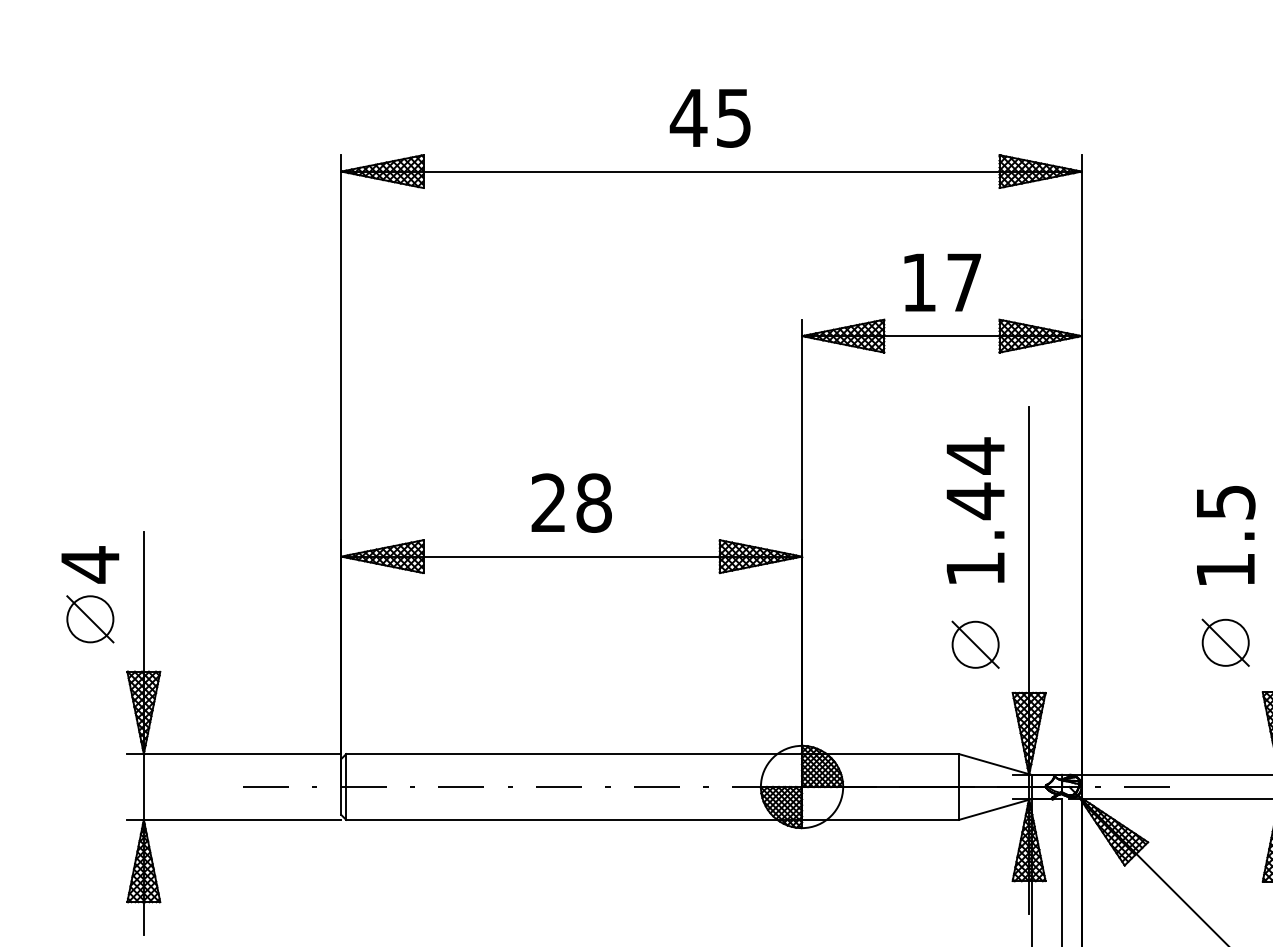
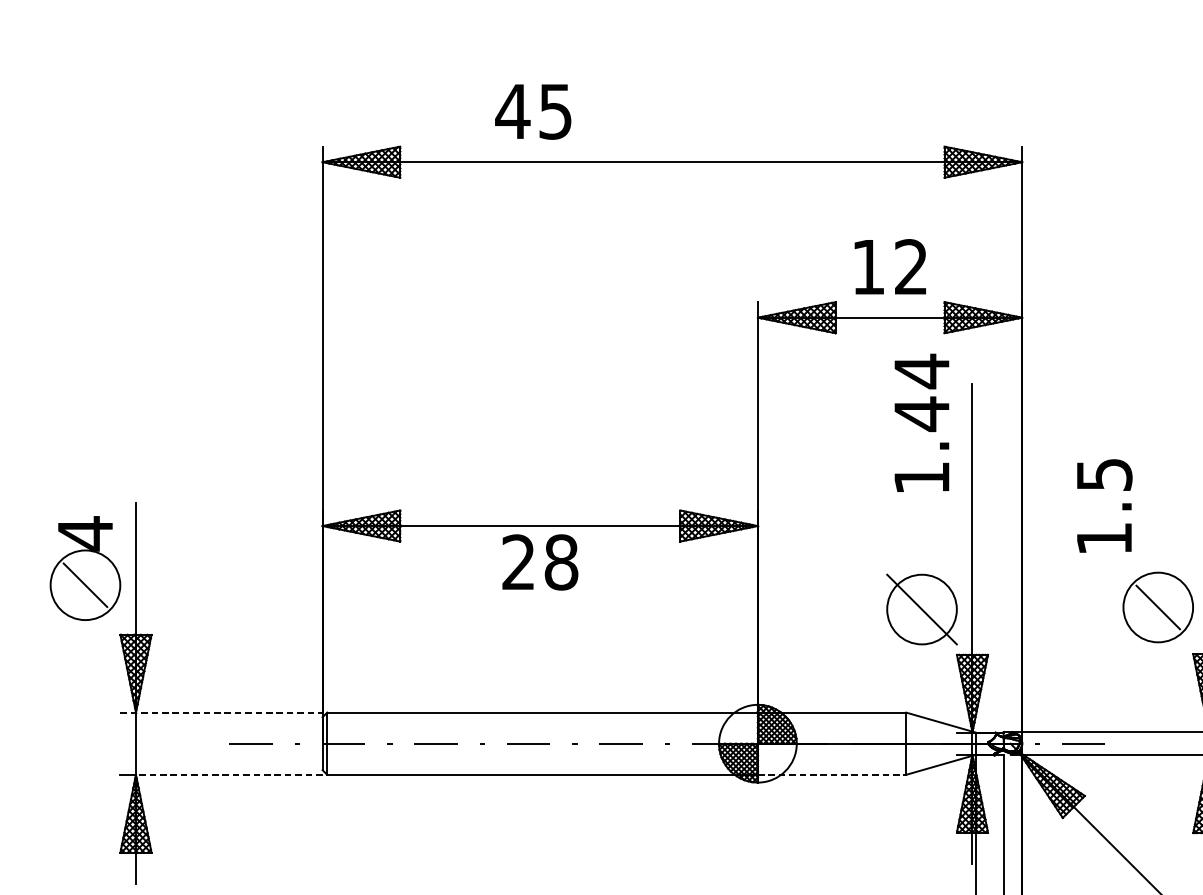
text: (709, 118) -> (532, 112), moved
text: (963, 281) -> (910, 266), 17 -> 12
text: (571, 502) -> (540, 561), moved
text: (975, 510) -> (921, 422), moved
text: (1226, 535) -> (1105, 506), moved
circle: (90, 619) -> (85, 585), size x1.6
circle: (1225, 642) -> (1158, 607), size x1.6
part: (975, 644) -> (921, 609), size x1.6
line: (234, 754) -> (221, 713), solid -> dashed
line: (242, 819) -> (229, 774), solid -> dashed
line: (881, 819) -> (833, 774), solid -> dashed

